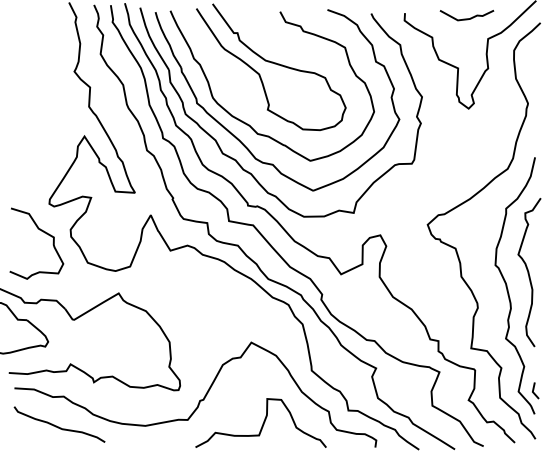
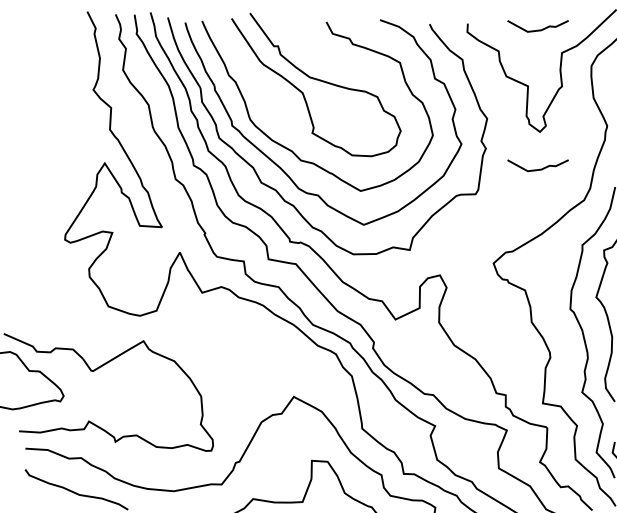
curve: (466, 141) -> (537, 169), added
curve: (44, 233) -> (59, 273), removed

